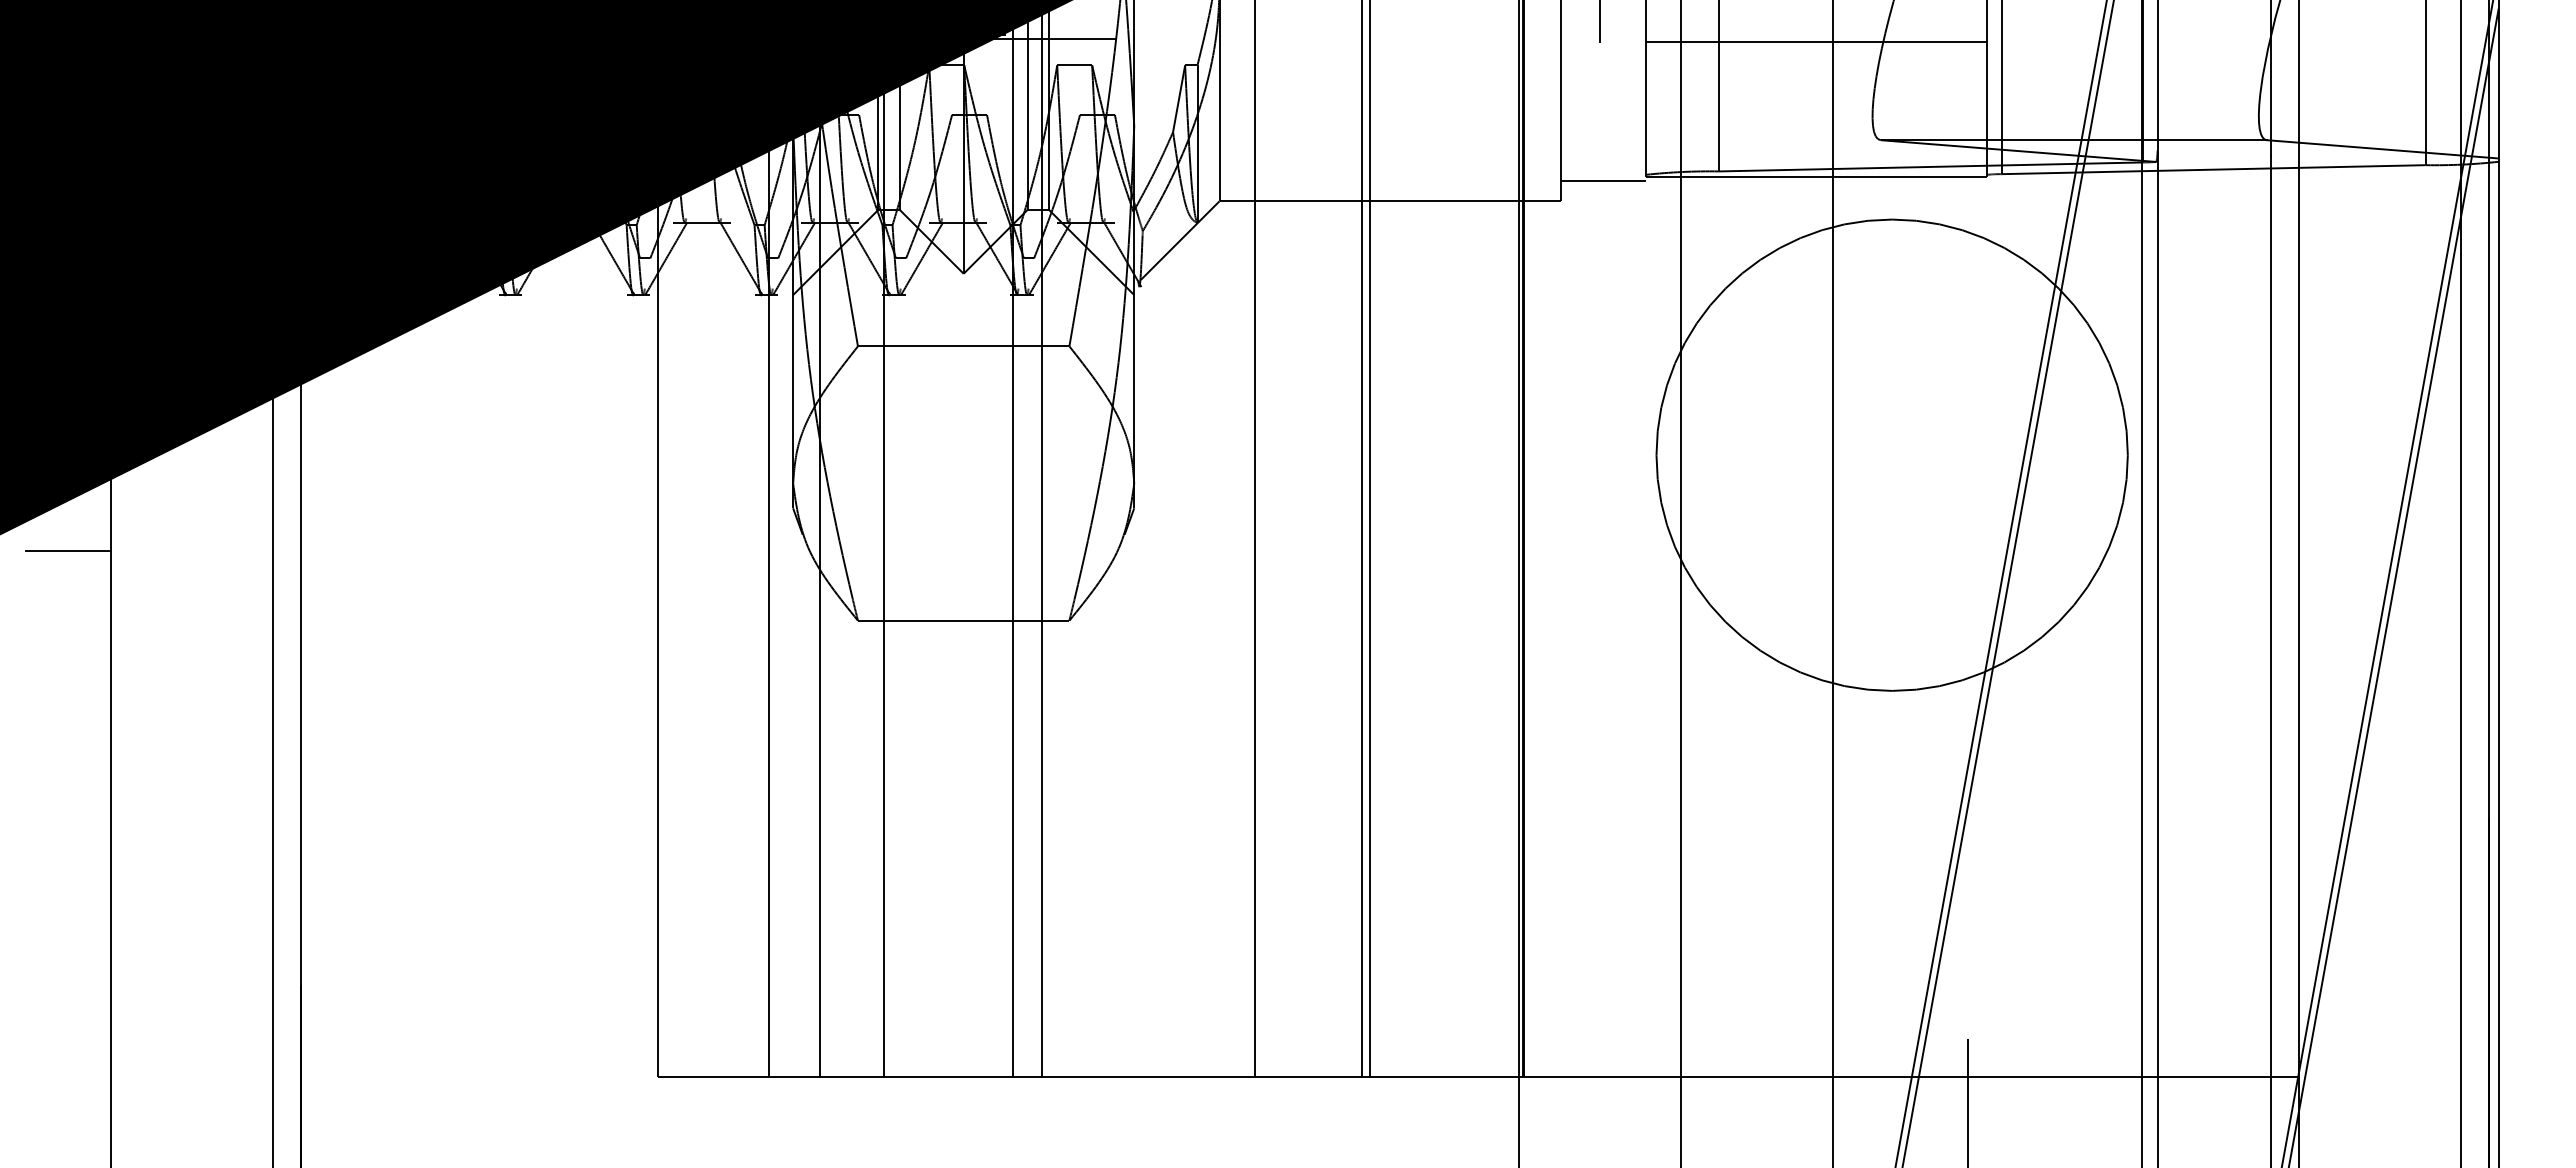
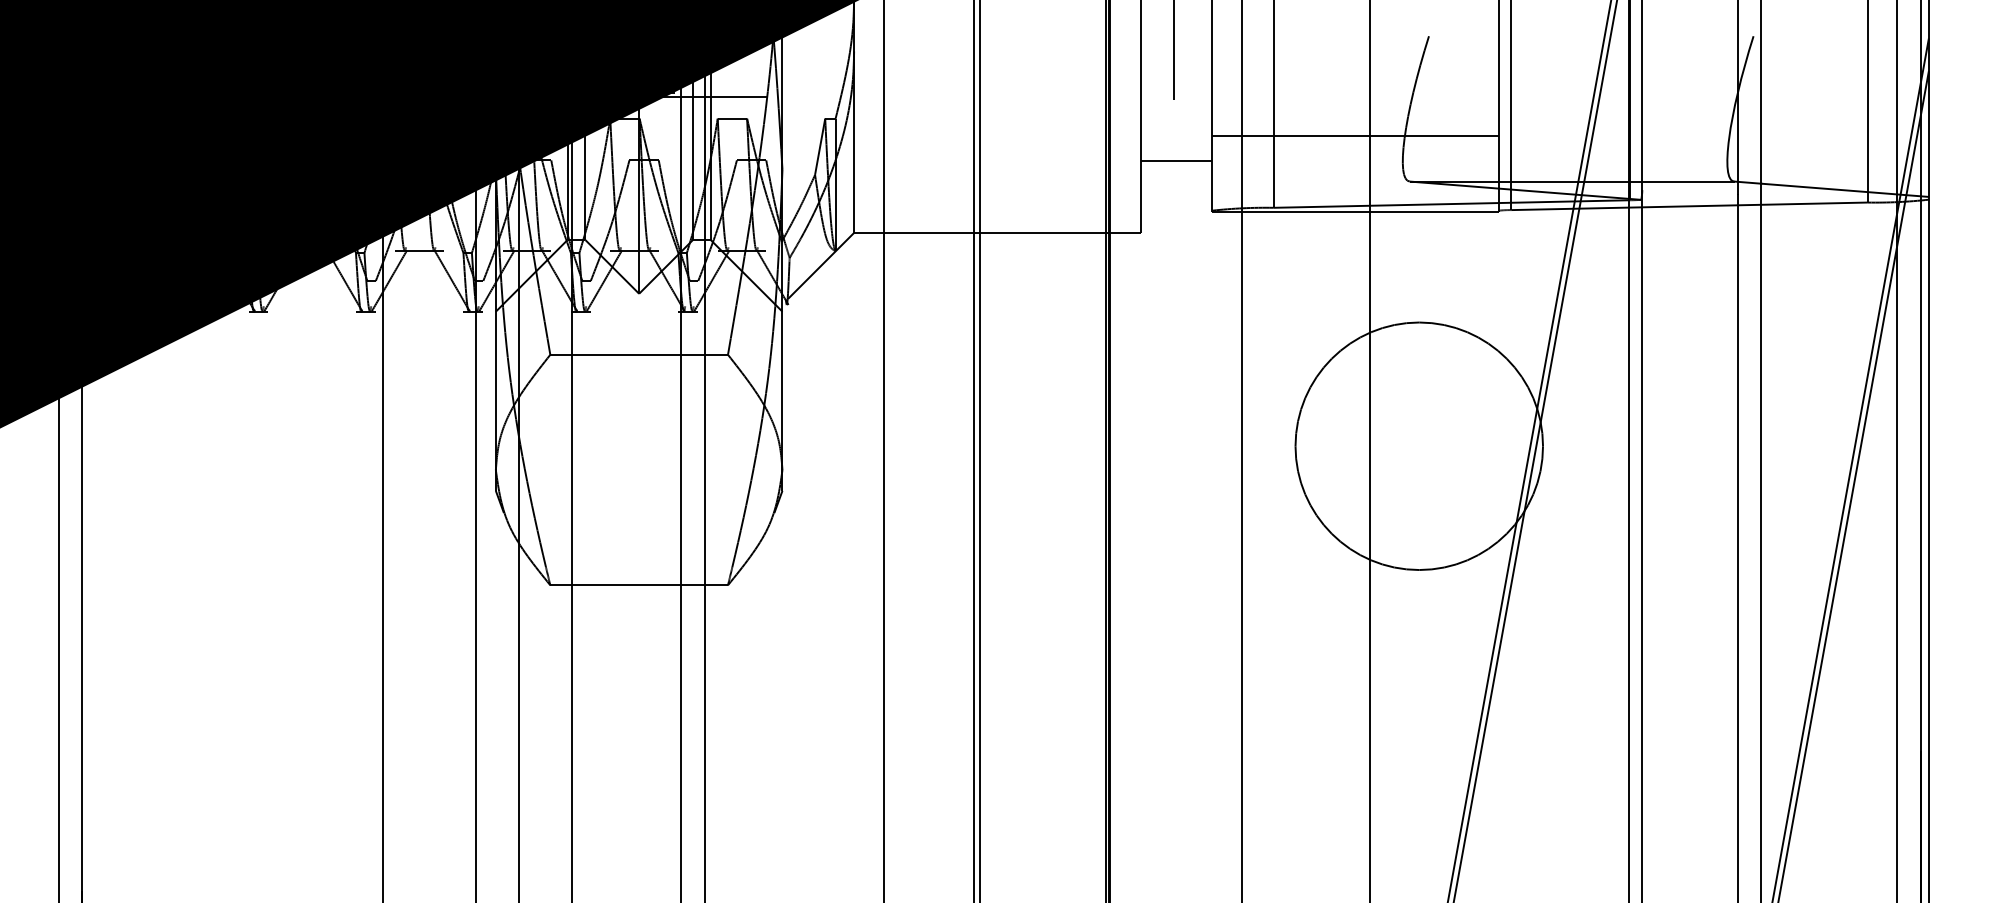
line: (1816, 42) -> (1355, 136), moved
line: (1602, 181) -> (1175, 161), moved
circle: (1891, 454) -> (1418, 445), size x0.62

